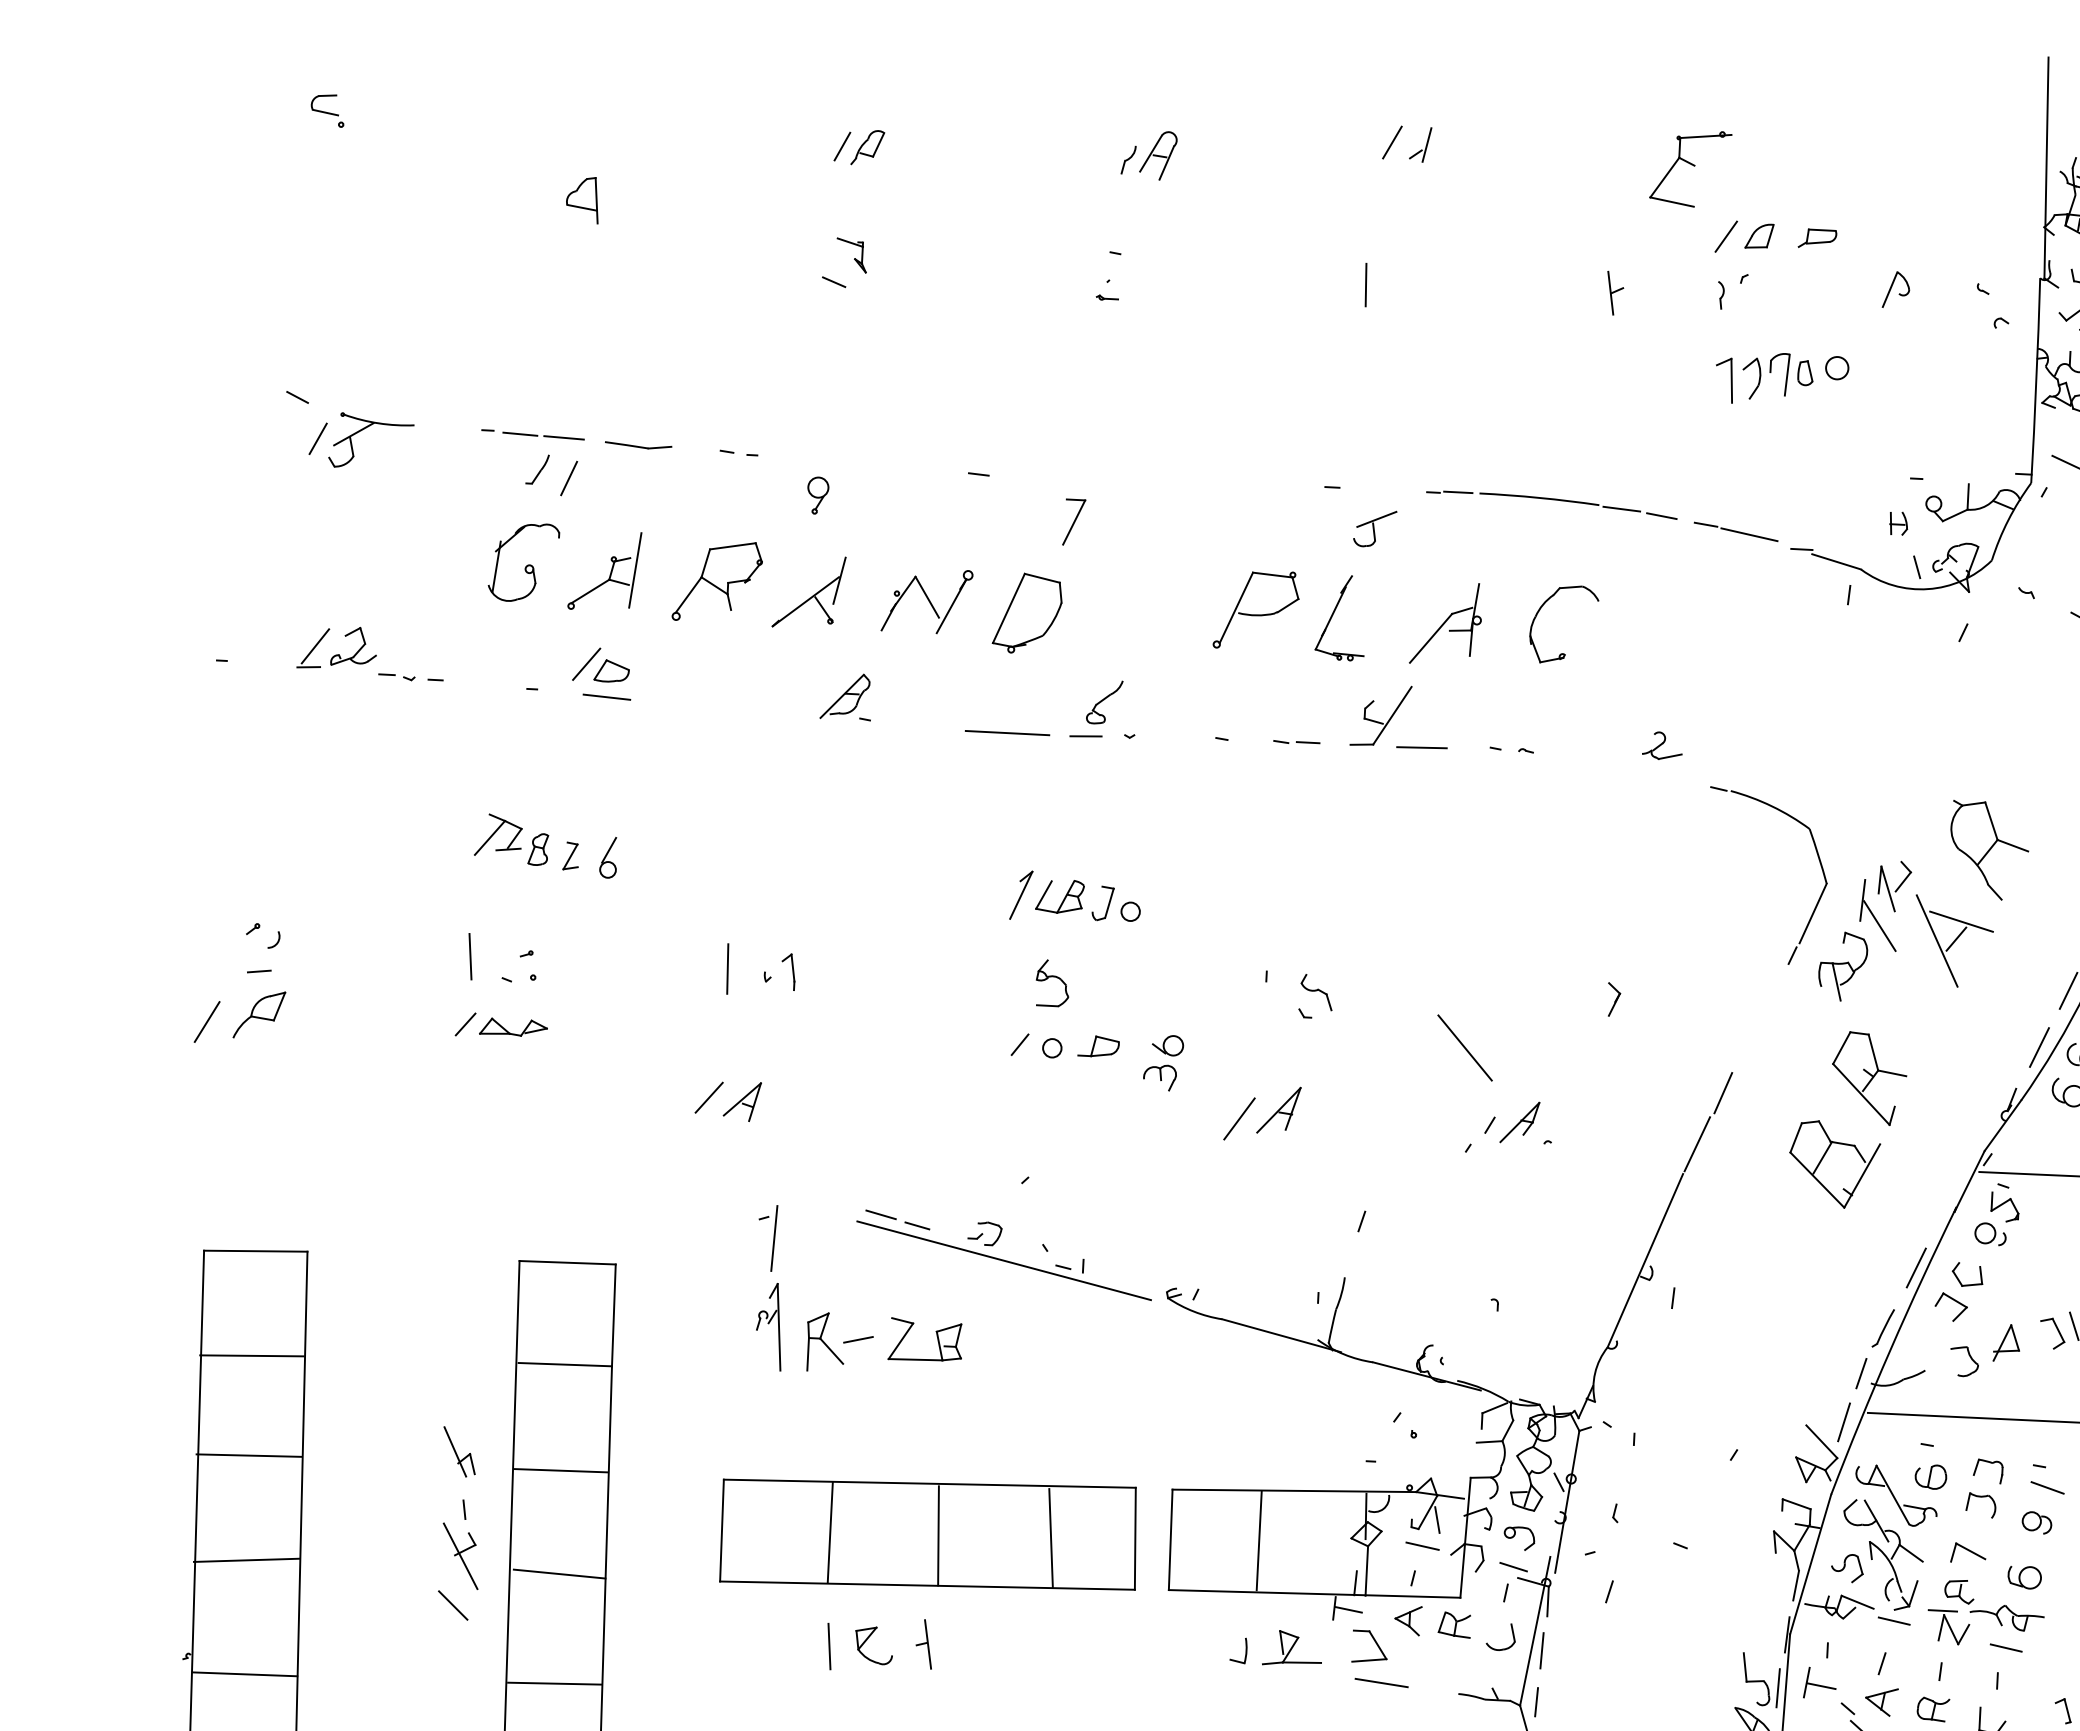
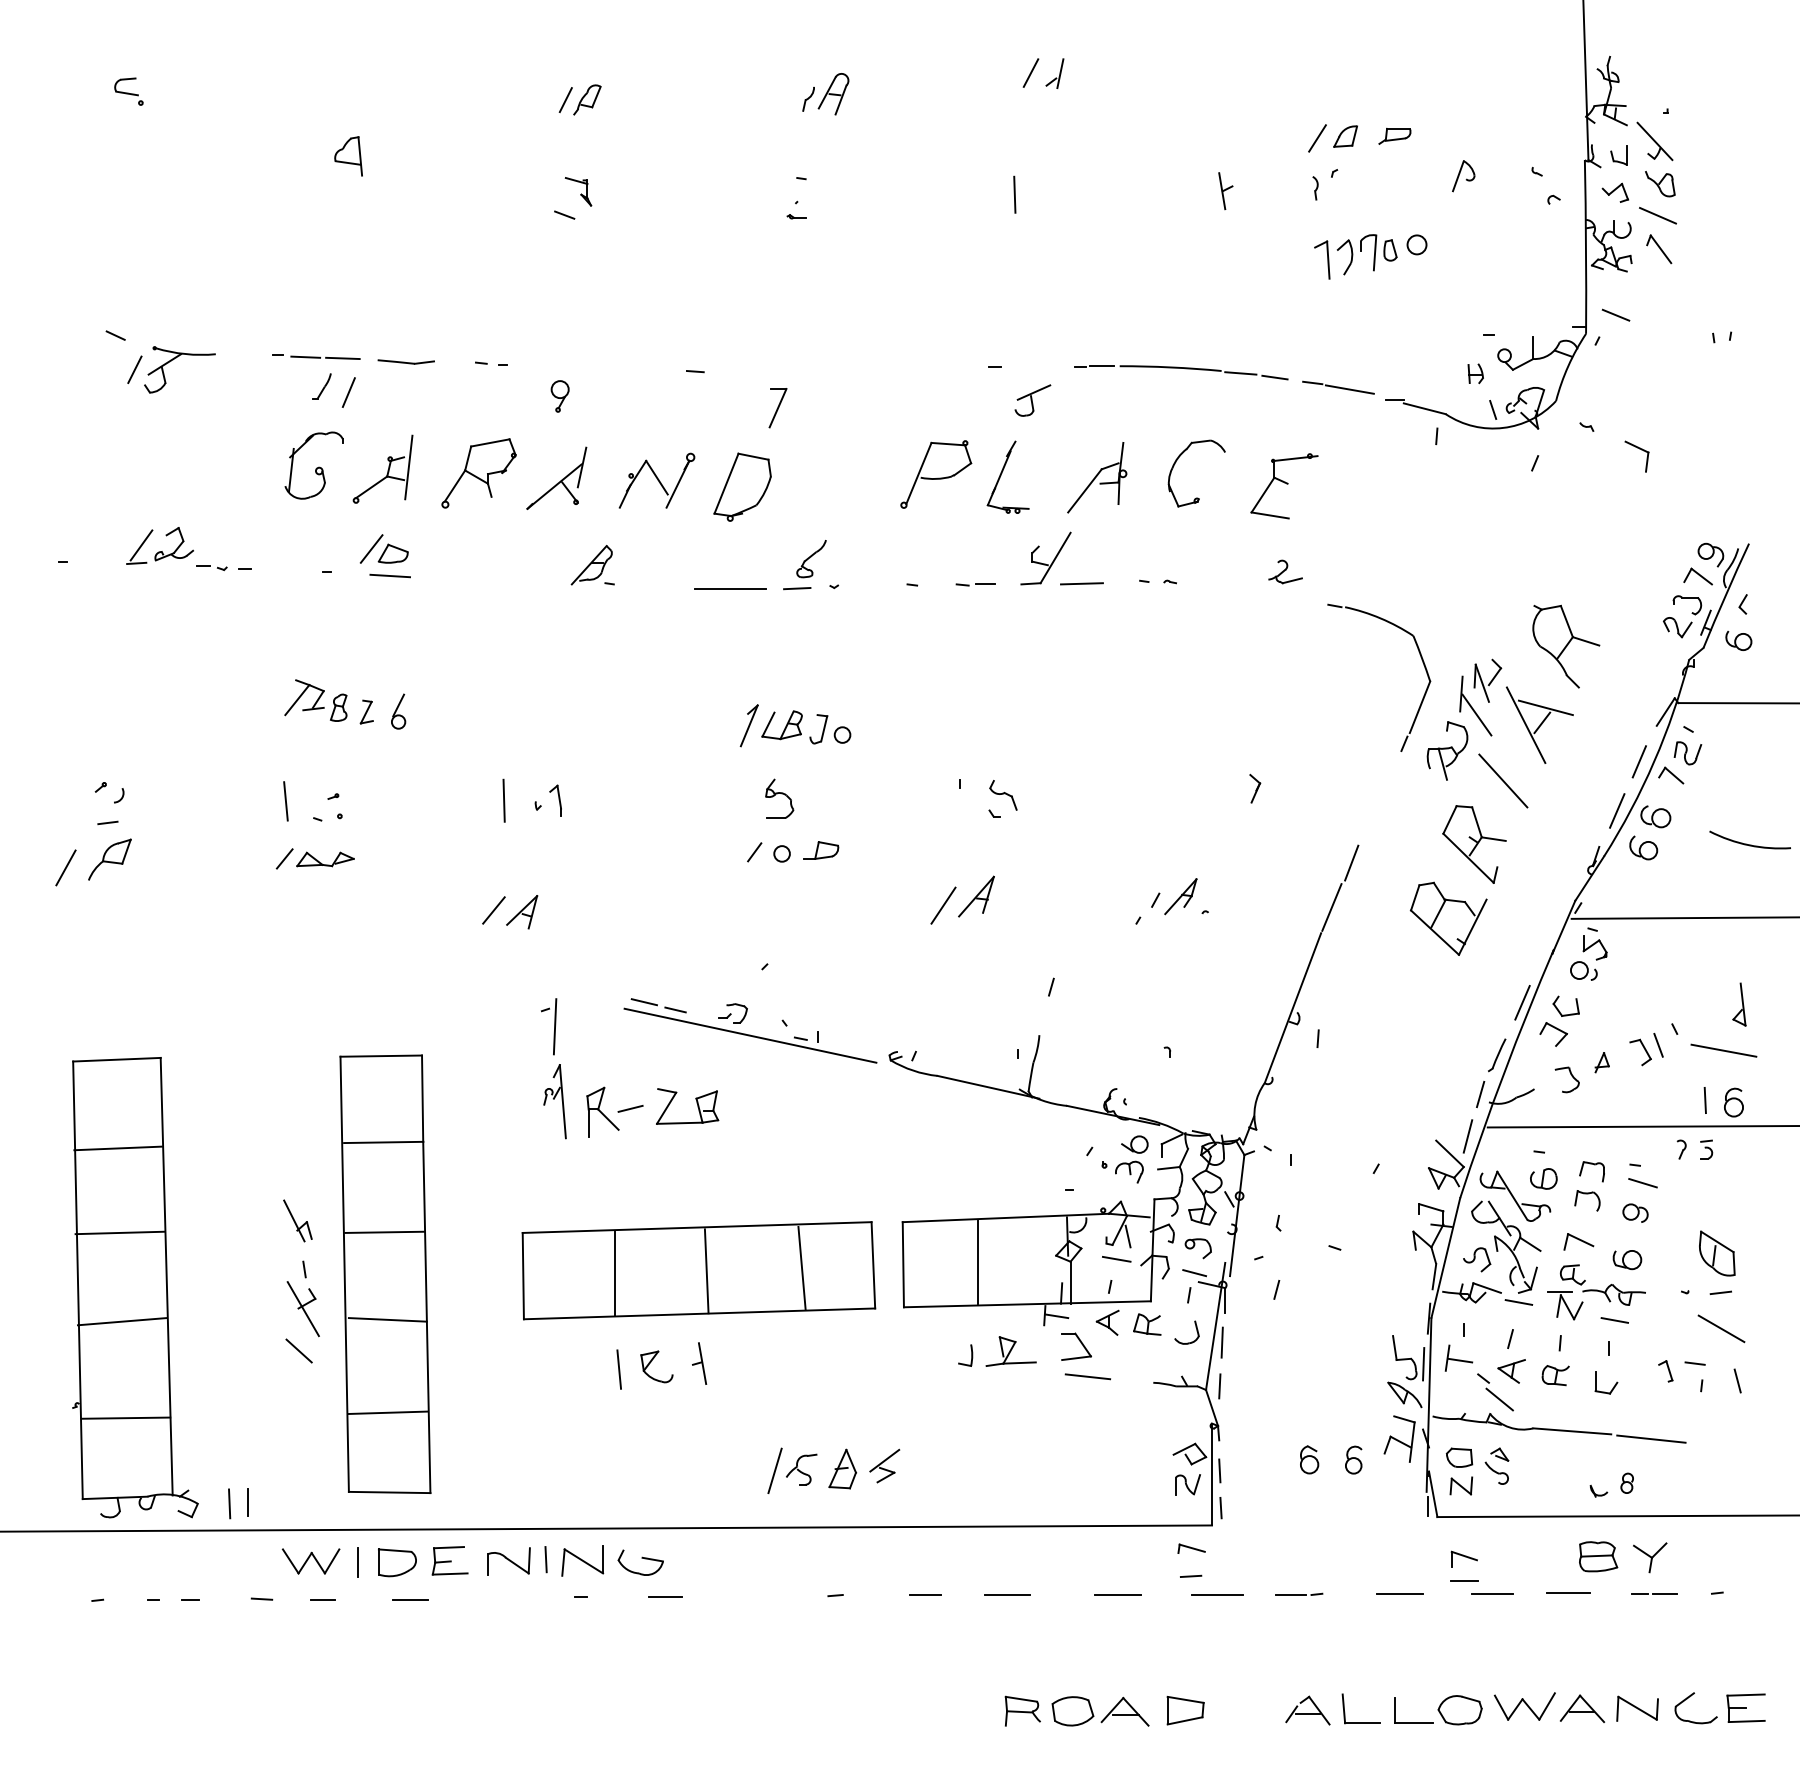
part: (1690, 168) -> (1284, 486), moved
line: (1465, 1047) -> (1503, 780), moved
part: (1163, 1062) -> (1131, 1159), moved
part: (2005, 1343) -> (1601, 1062), size x0.62

